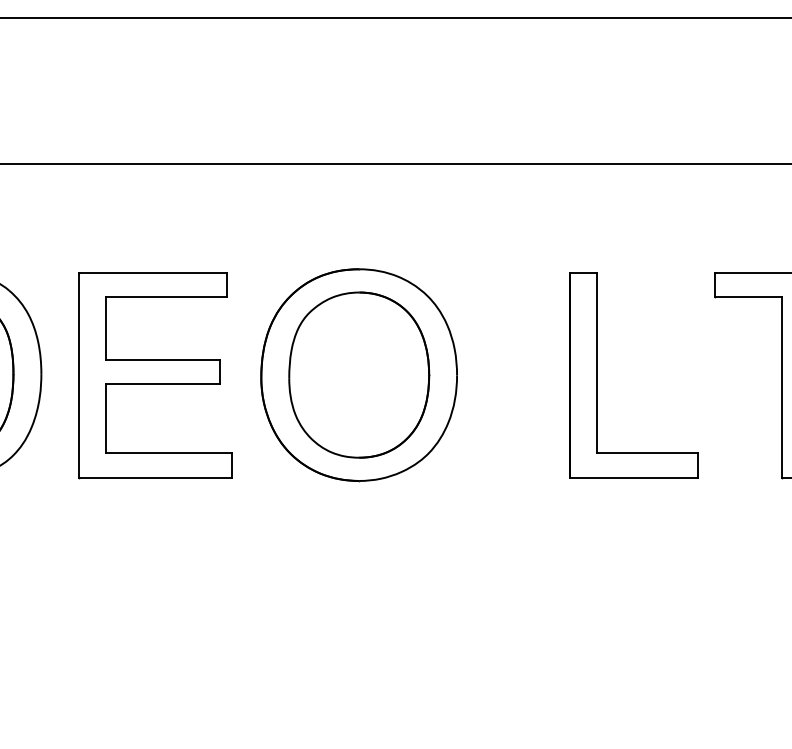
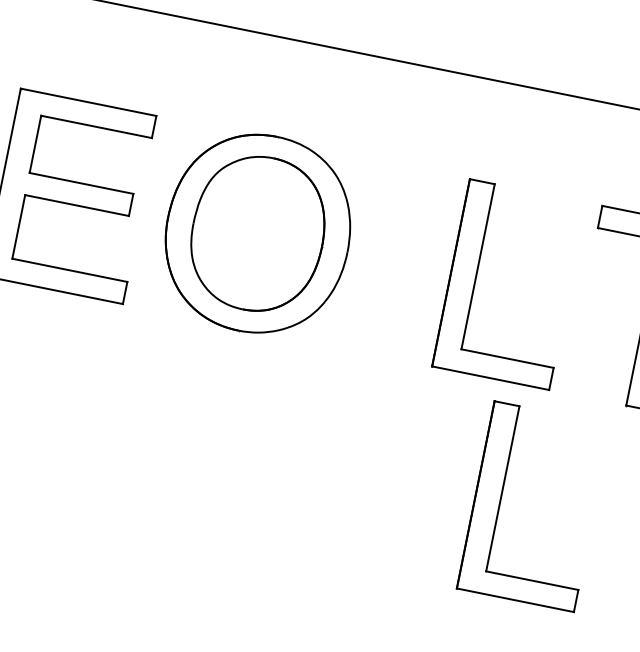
part: (670, 603) -> (500, 500), added

